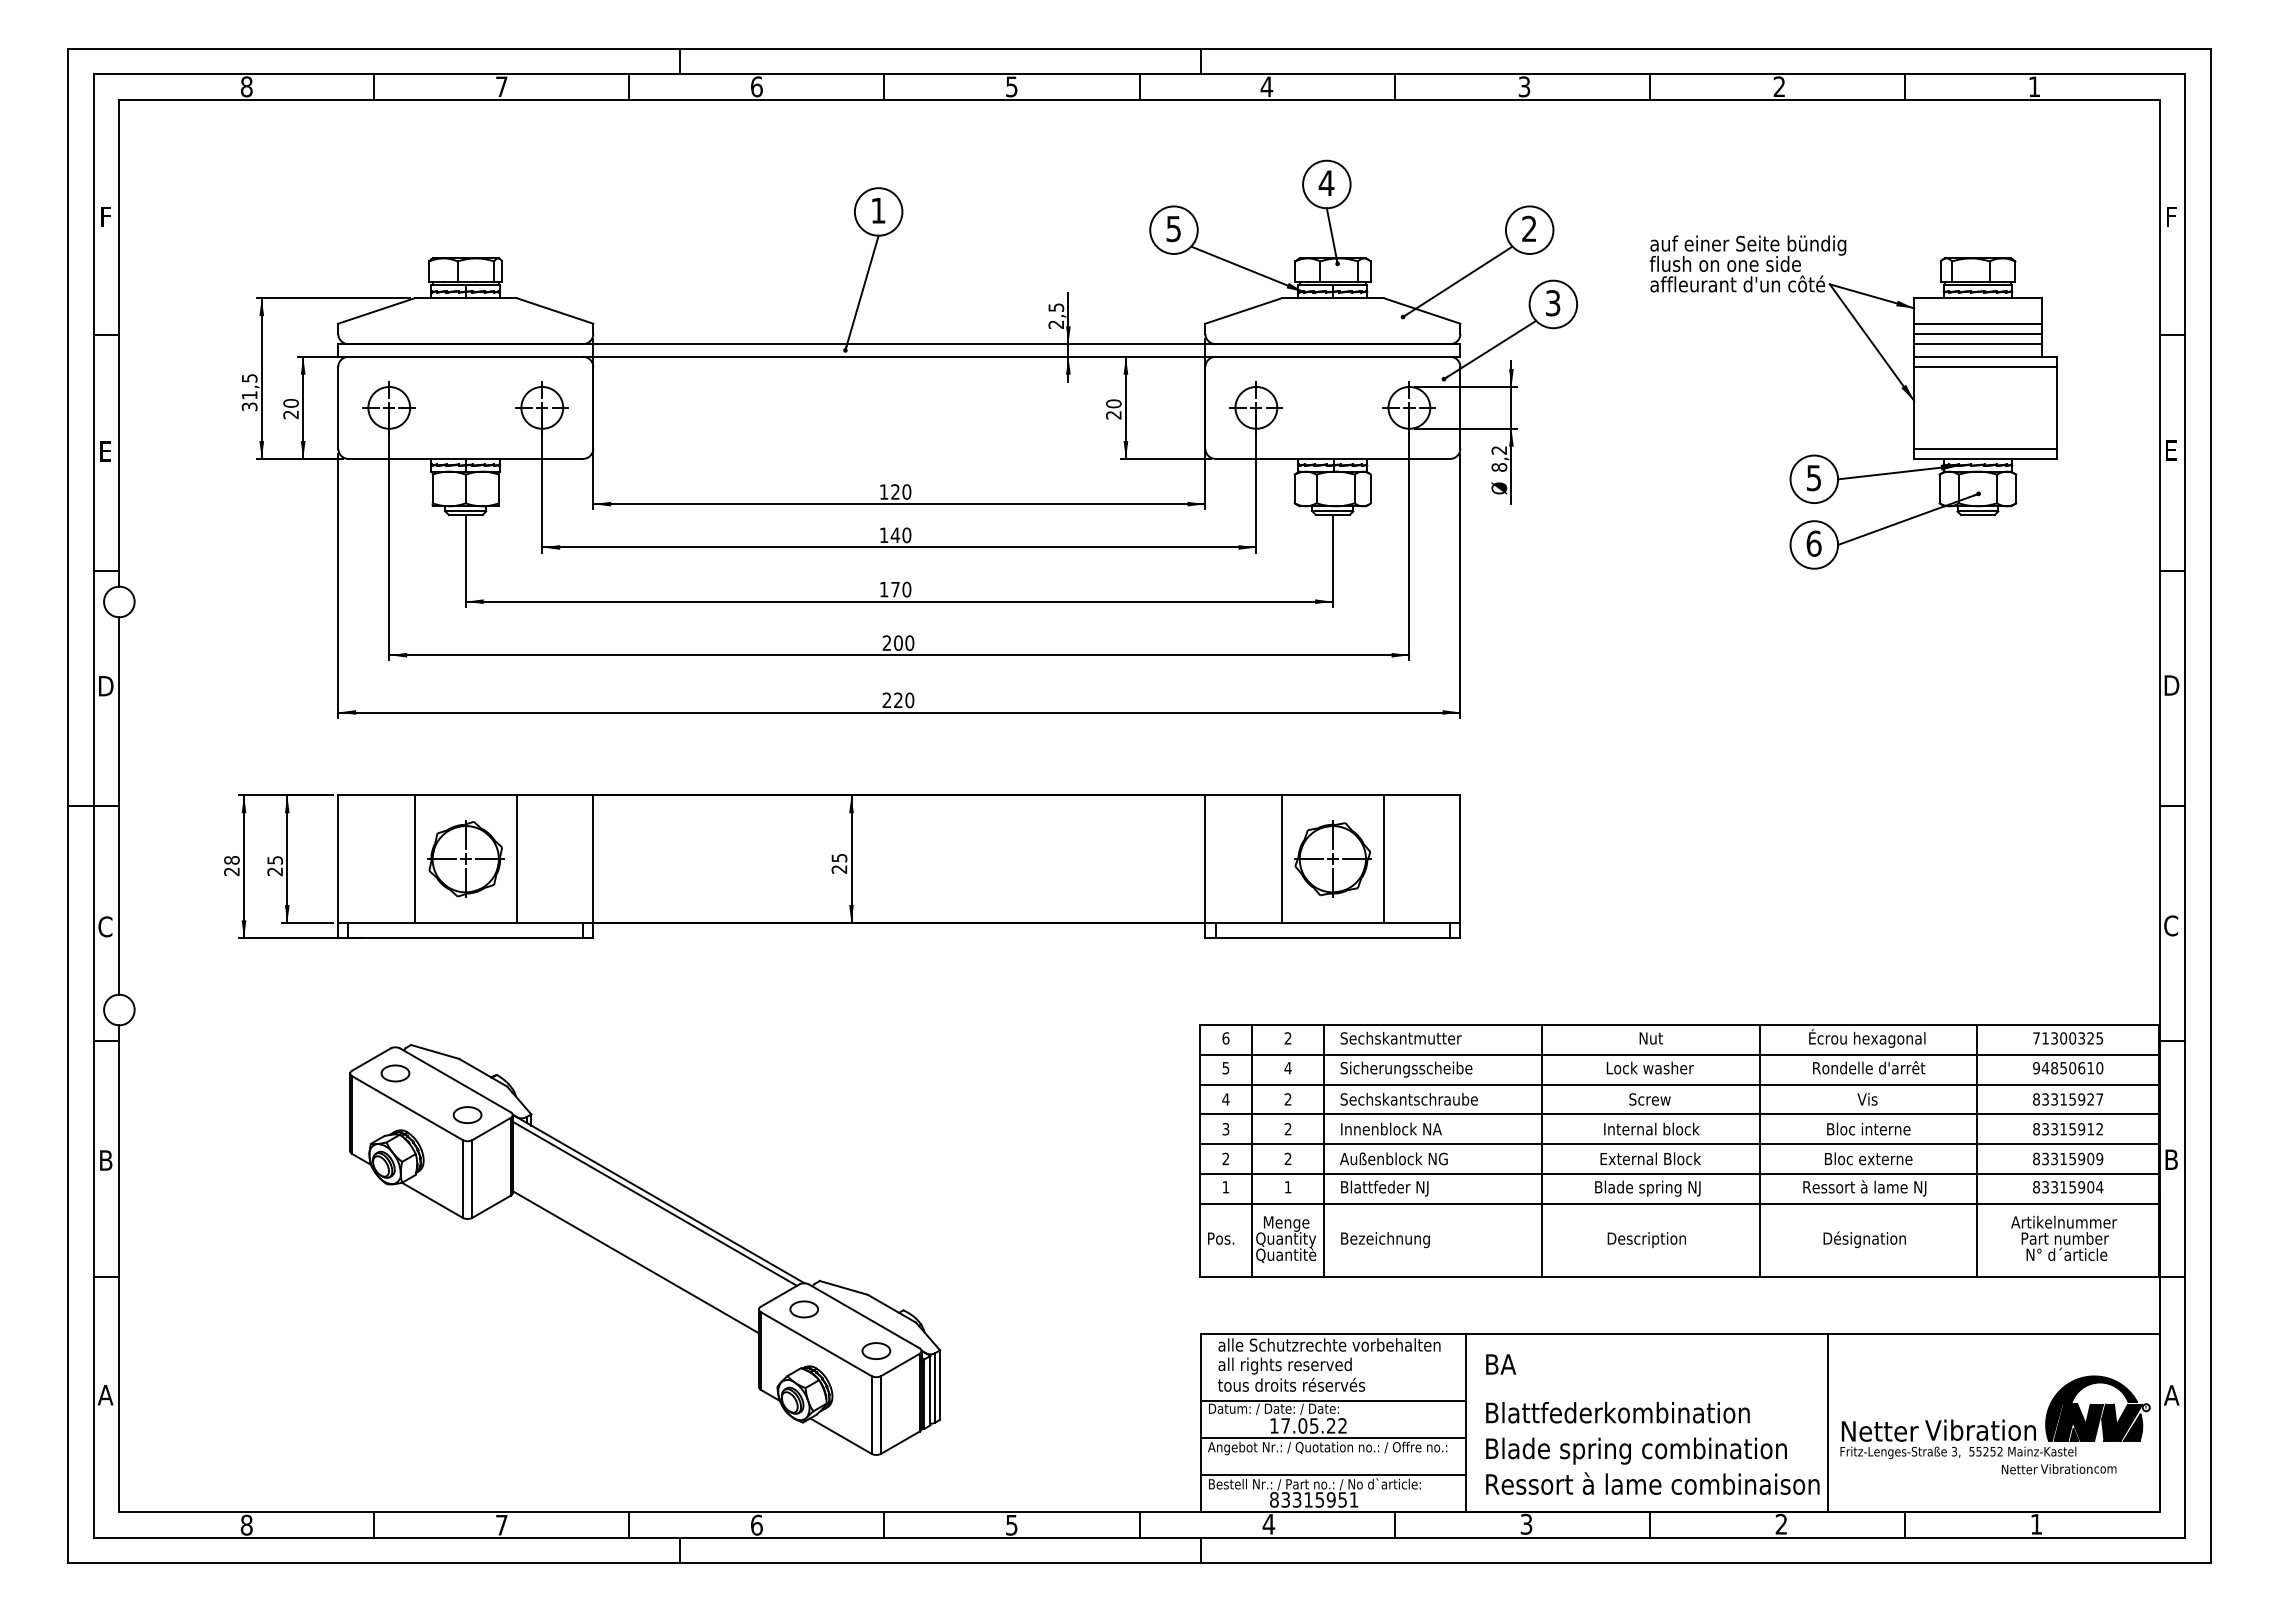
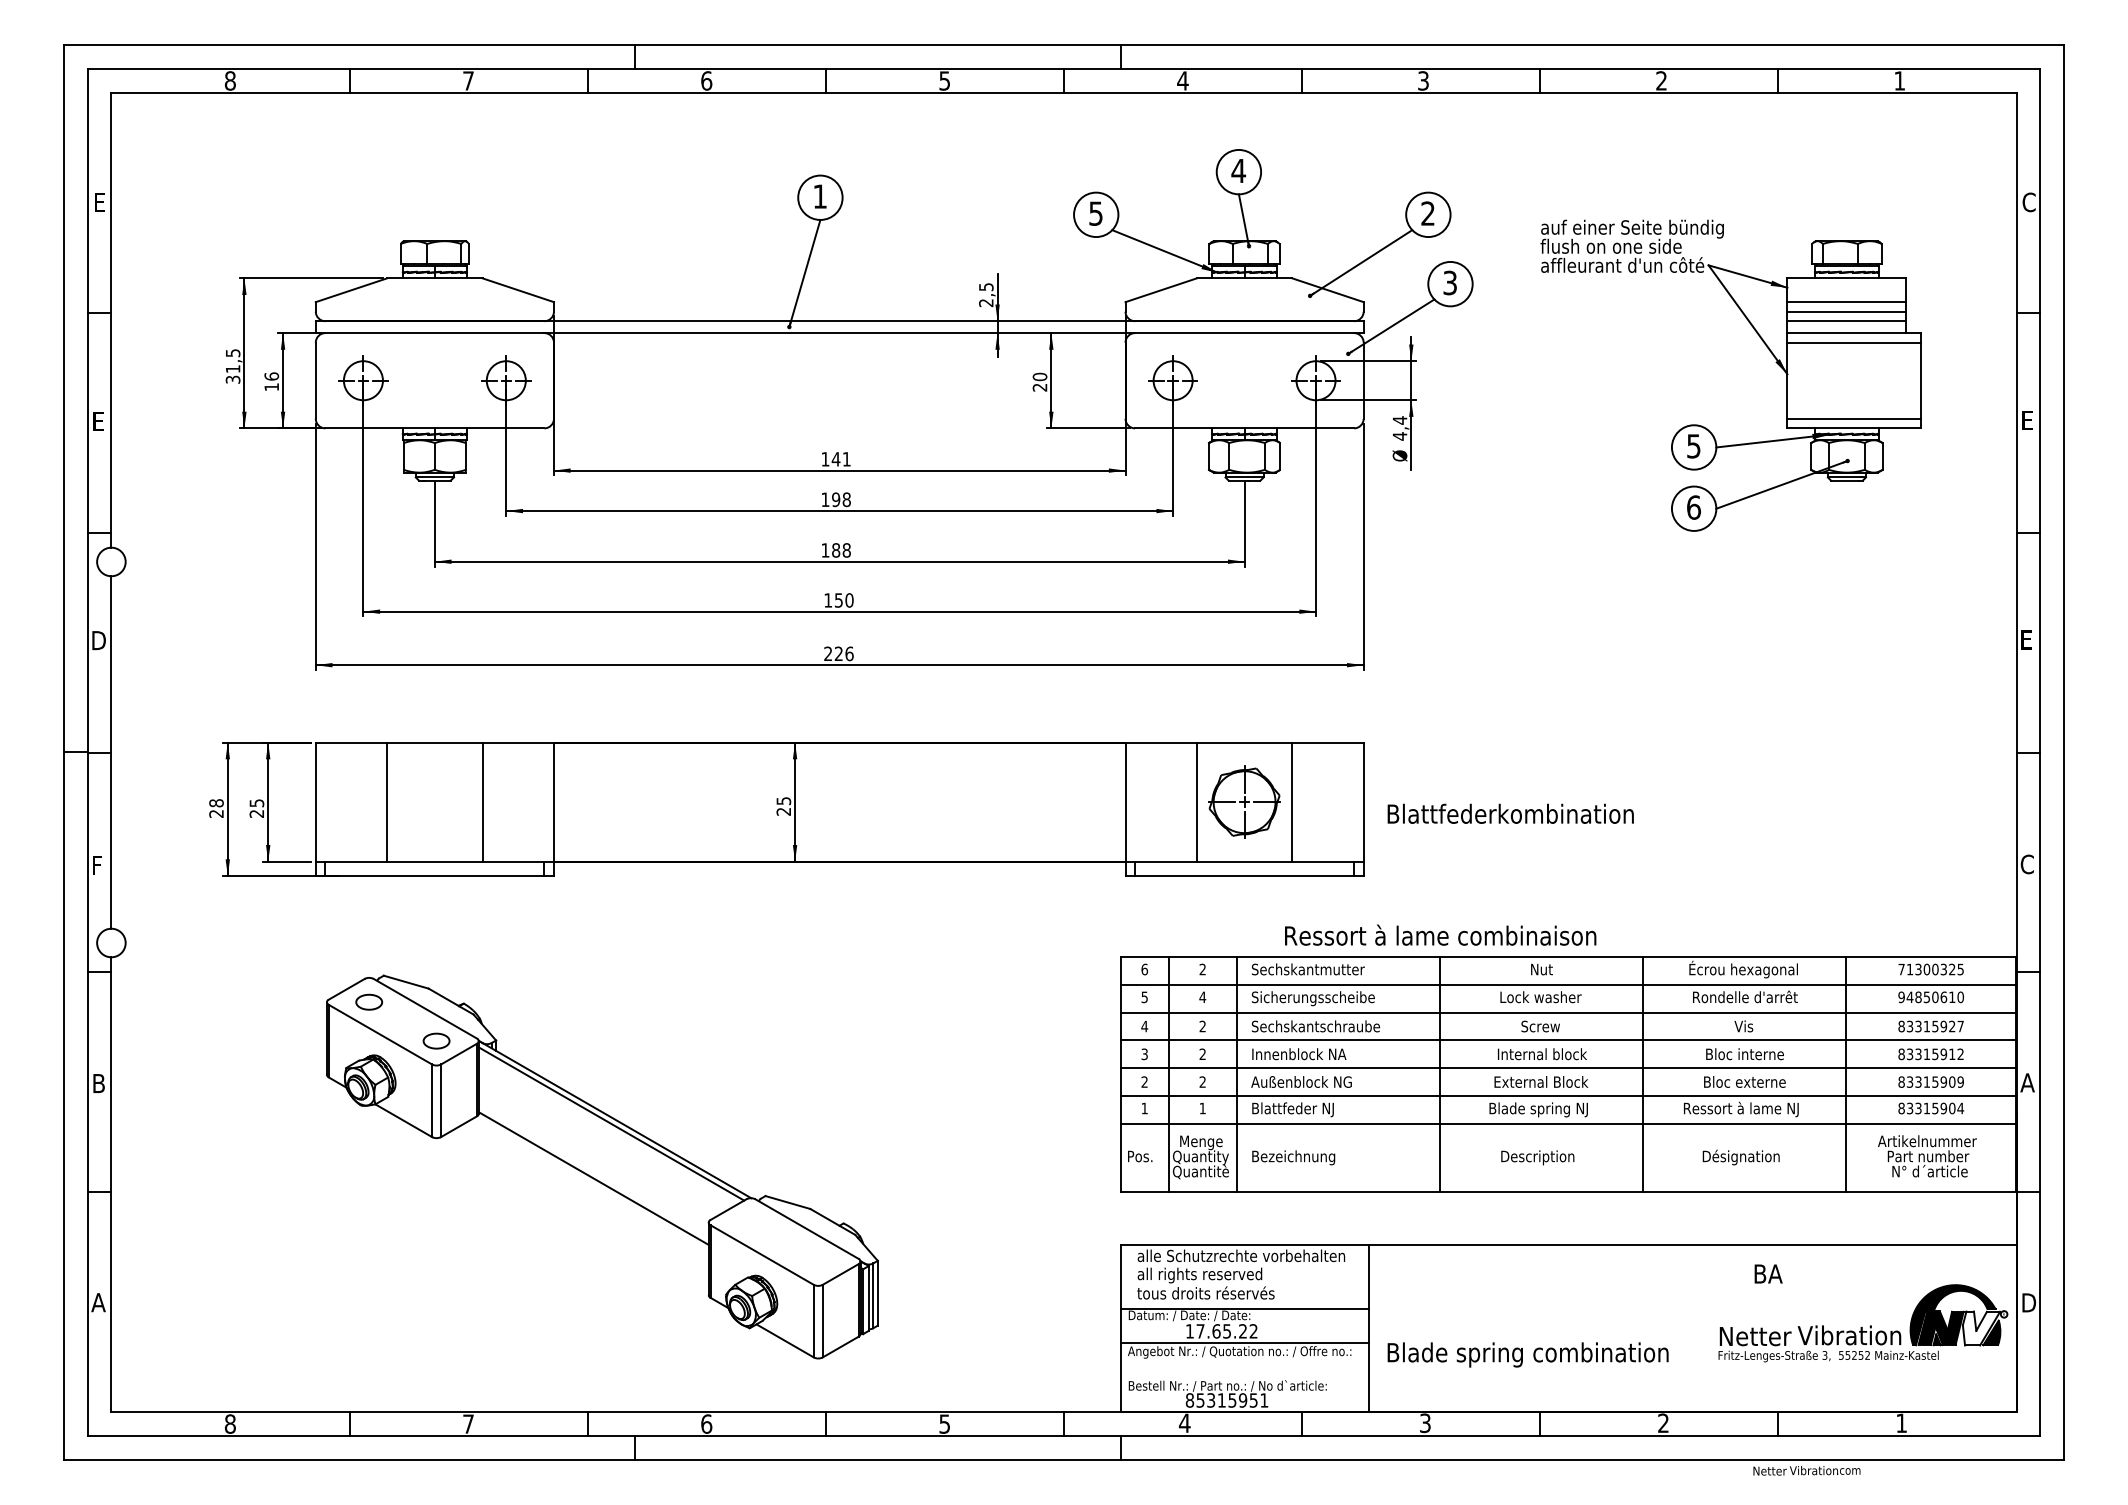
text: (108, 216) -> (101, 202), F -> E
text: (2173, 216) -> (2029, 202), F -> C
text: (290, 408) -> (271, 381), 20 -> 16
text: (1499, 458) -> (1400, 428), 8,2 -> 4,4
text: (900, 491) -> (840, 458), 120 -> 141
text: (900, 535) -> (840, 499), 140 -> 198
text: (901, 589) -> (841, 550), 170 -> 188
text: (892, 643) -> (833, 600), 200 -> 150
text: (2171, 685) -> (2027, 639), D -> E
text: (909, 699) -> (849, 653), 220 -> 226
part: (465, 858) -> (434, 801), removed
text: (105, 926) -> (98, 865), C -> F
text: (2171, 1159) -> (2027, 1082), B -> A
part: (803, 1309) -> (750, 1222), removed
part: (876, 1350) -> (818, 1260), removed
text: (1501, 1364) -> (1769, 1274), moved
text: (2172, 1395) -> (2028, 1302), A -> D
text: (1617, 1412) -> (1510, 813), moved
line: (1828, 1422) -> (1707, 1328), removed
fill: (2122, 1422) -> (1981, 1328), removed
text: (1302, 1425) -> (1216, 1330), 17.05.22 -> 17.65.22
text: (2058, 1469) -> (1806, 1471), moved
line: (1332, 1475) -> (1244, 1377), removed
text: (1652, 1483) -> (1440, 935), moved
text: (1285, 1499) -> (1200, 1400), 83315951 -> 85315951

